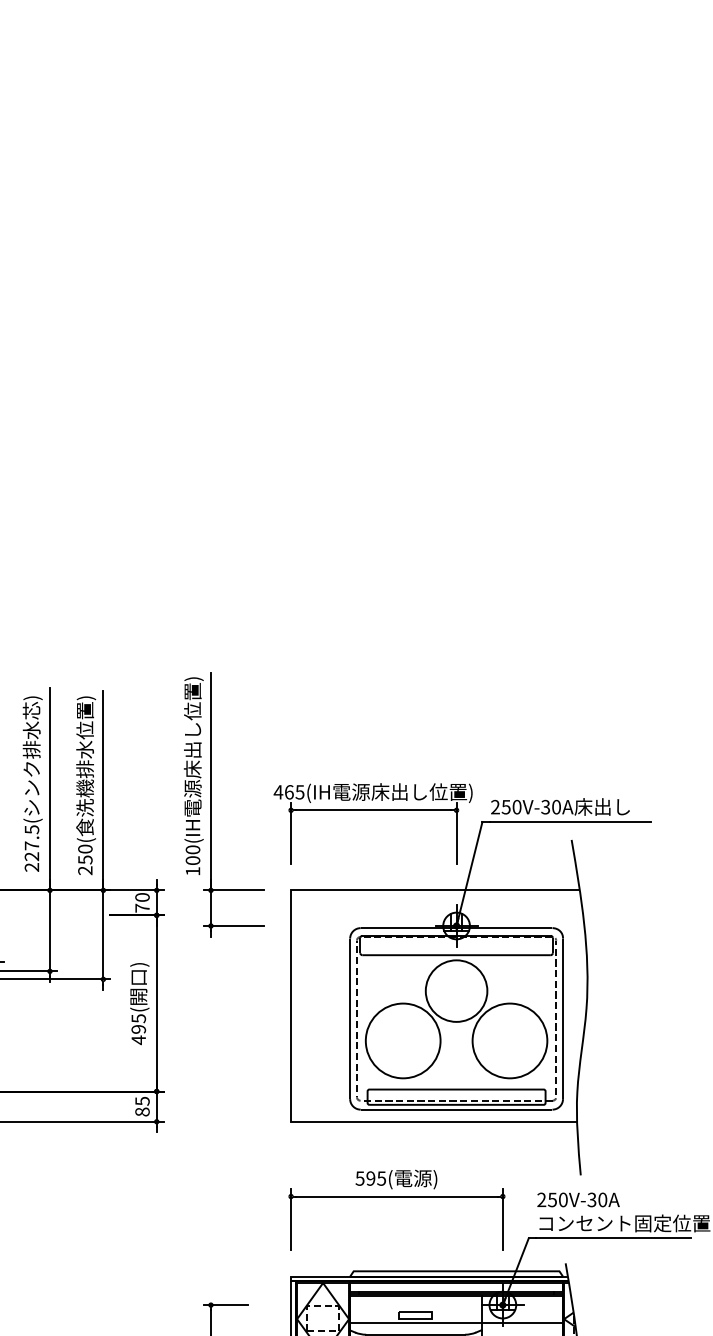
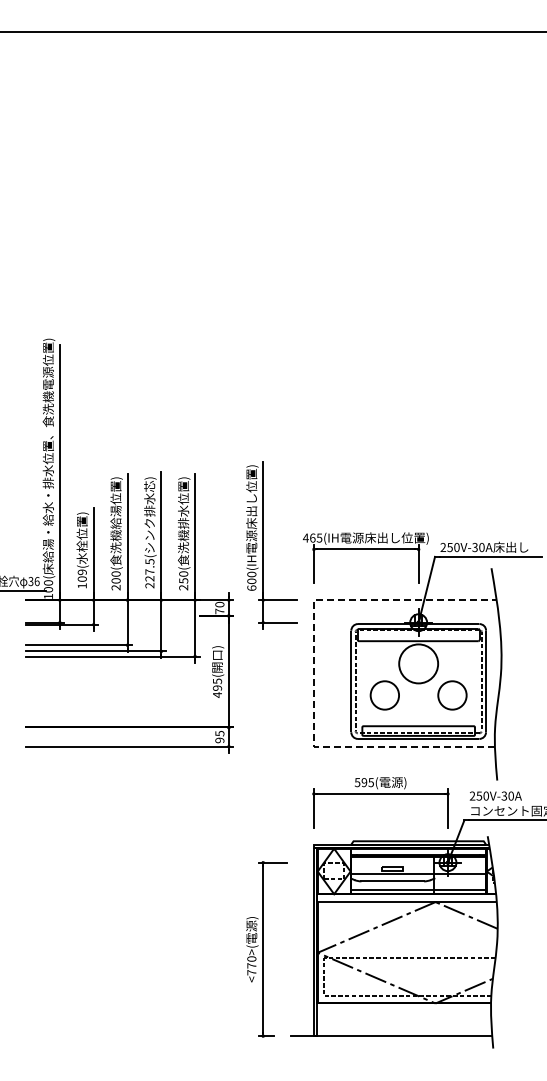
text: (192, 870) -> (251, 587), 100 -> 600
line: (290, 1004) -> (313, 672), solid -> dashed
circle: (402, 1040) -> (384, 695), size x0.6
circle: (510, 1040) -> (452, 695), size x0.6
text: (141, 1112) -> (219, 740), 85 -> 95

